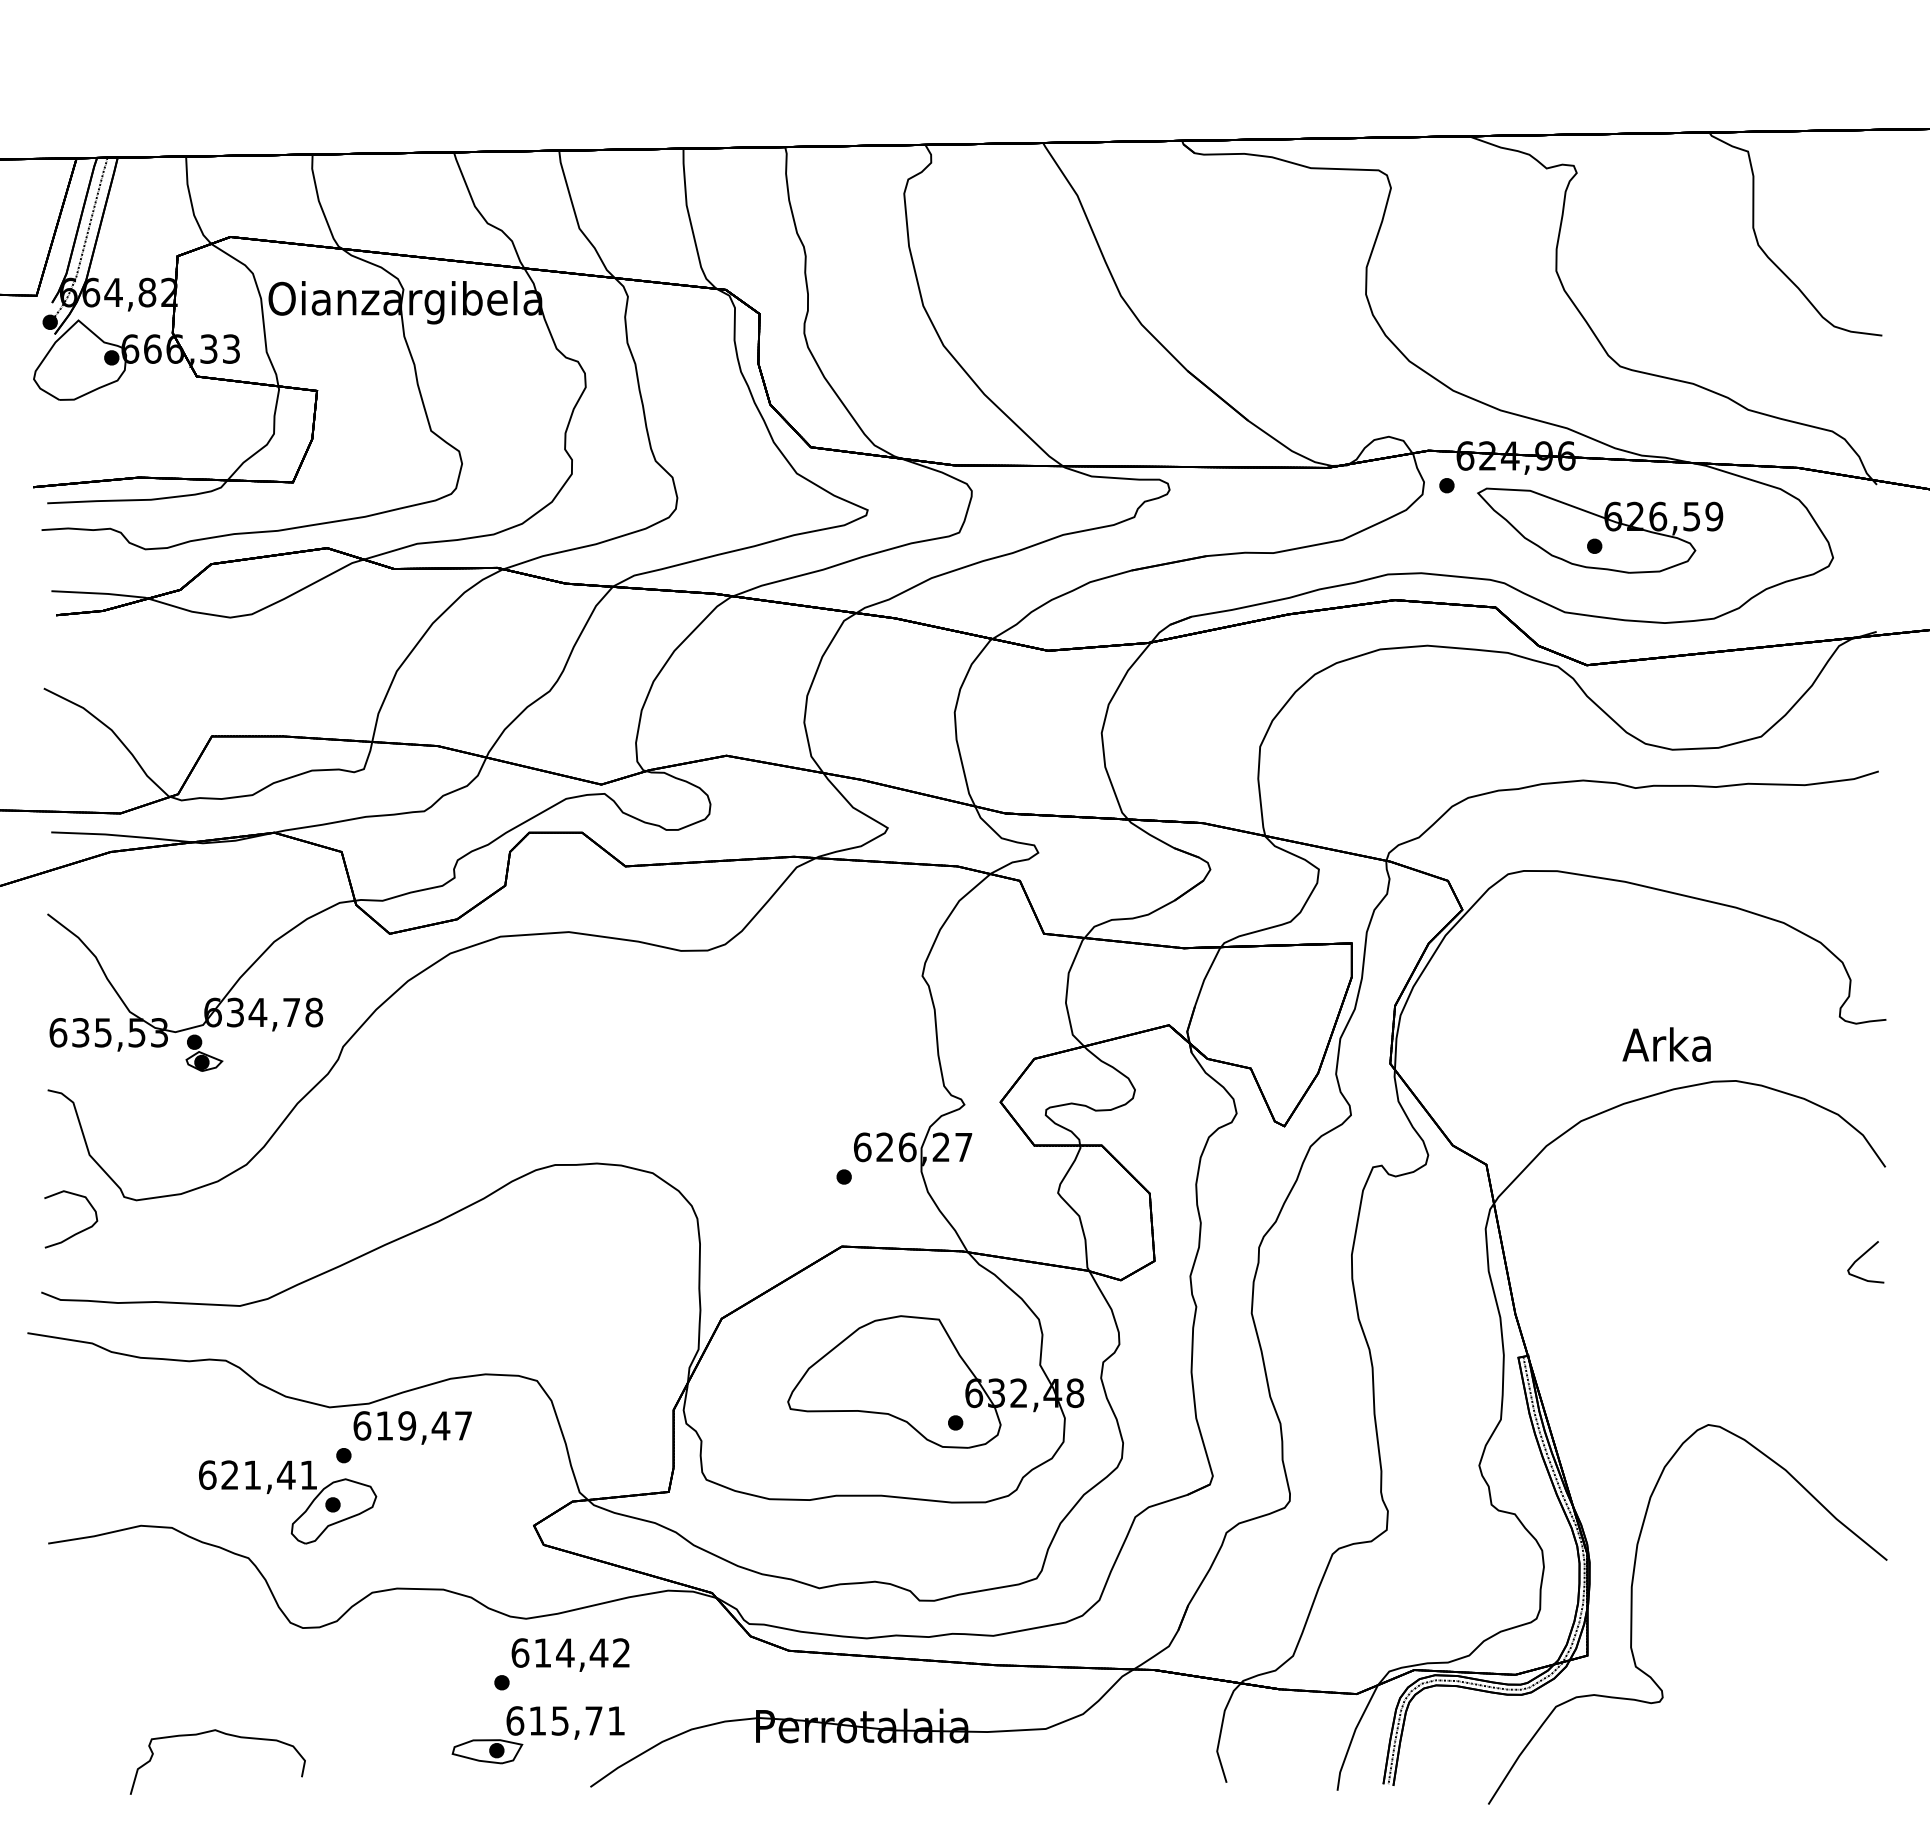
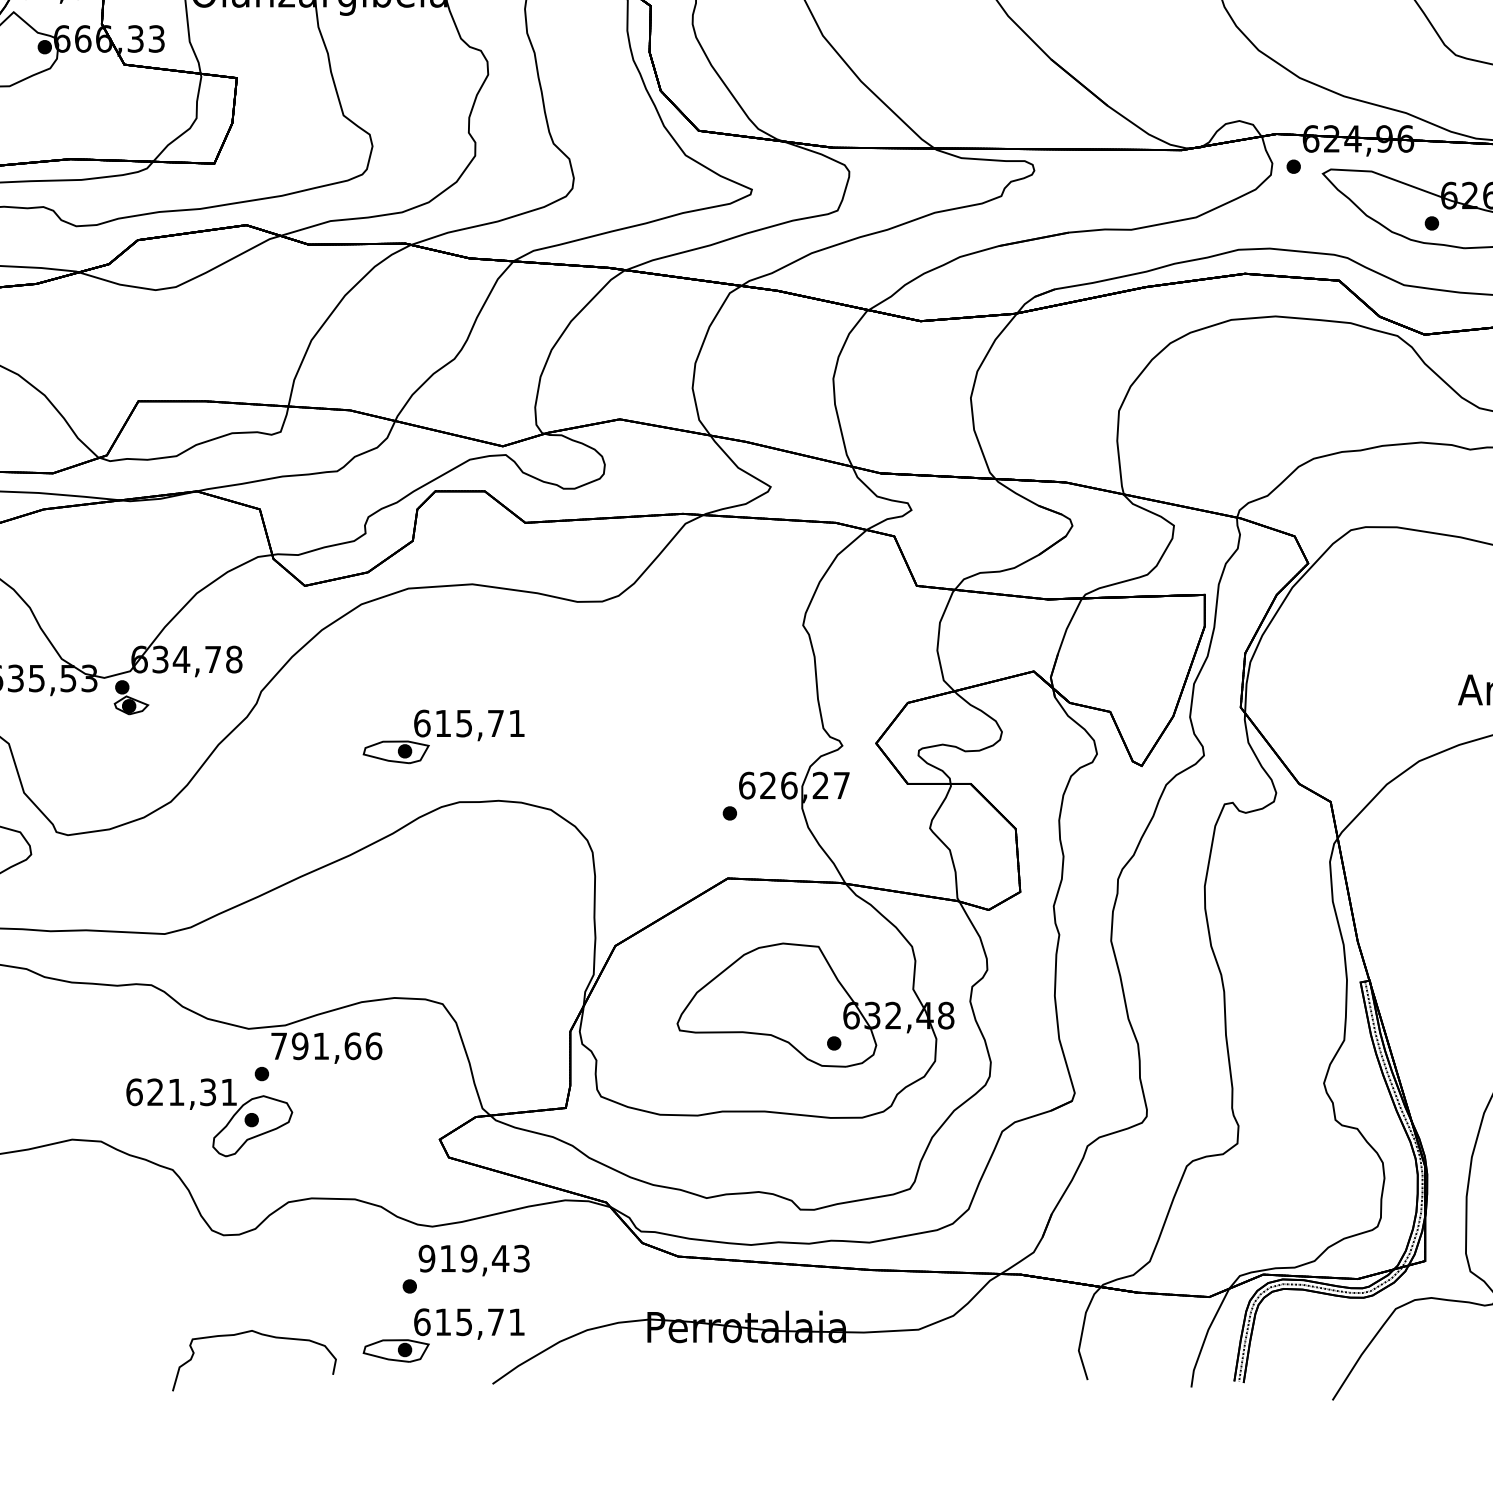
part: (537, 1095) -> (443, 737), added
text: (412, 1425) -> (326, 1045), 619,47 -> 791,66
text: (286, 1474) -> (208, 1091), 621,41 -> 621,31
text: (570, 1652) -> (473, 1258), 614,42 -> 919,43
curve: (227, 1735) -> (263, 1335), moved

